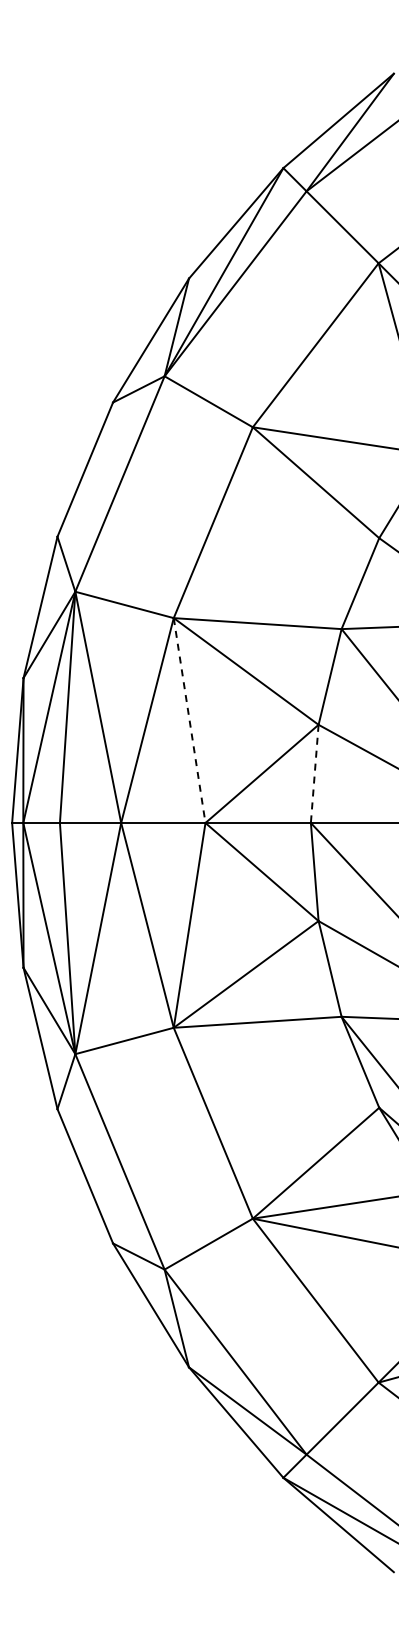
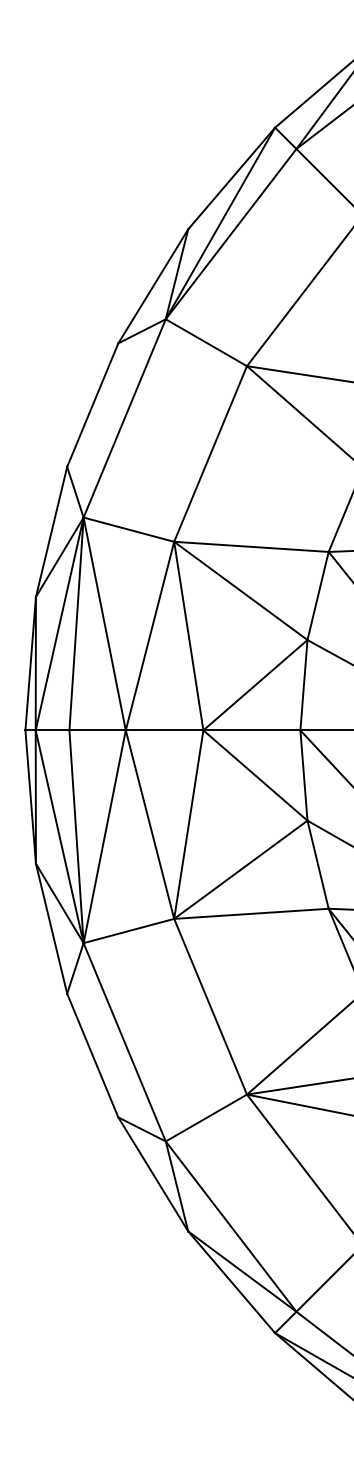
line: (189, 720) -> (188, 636), dashed -> solid
line: (314, 774) -> (303, 685), dashed -> solid

